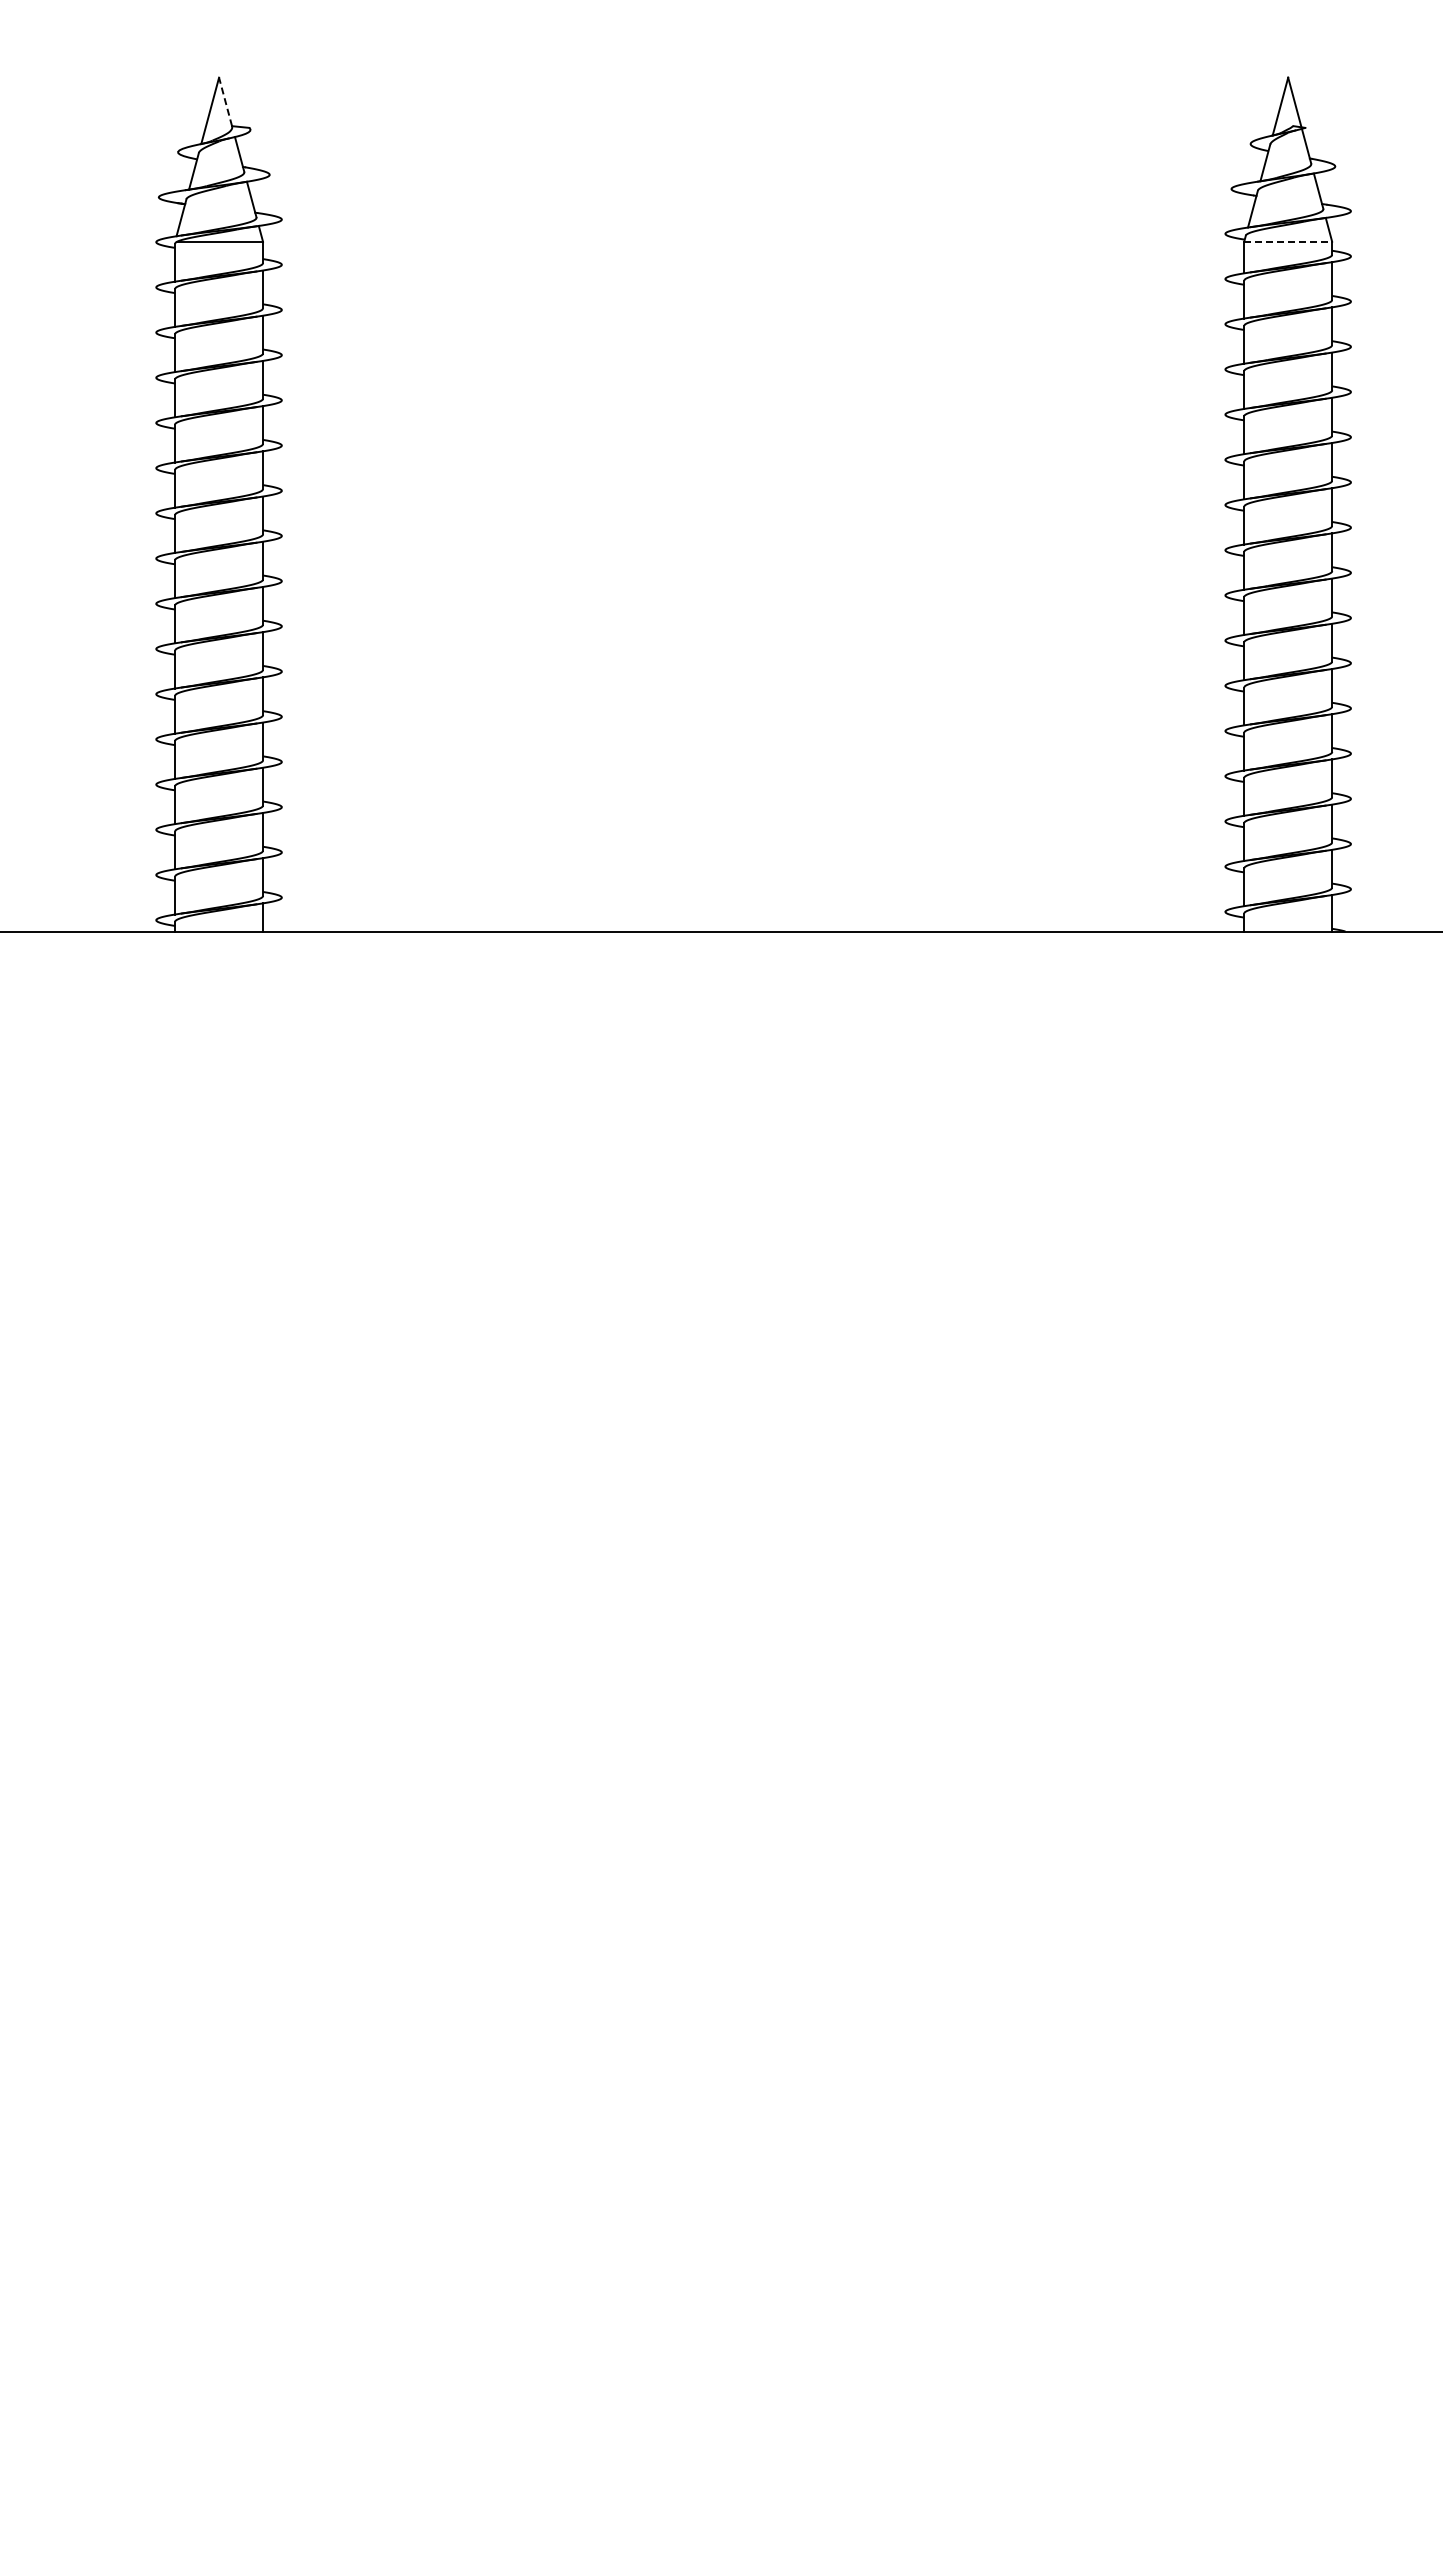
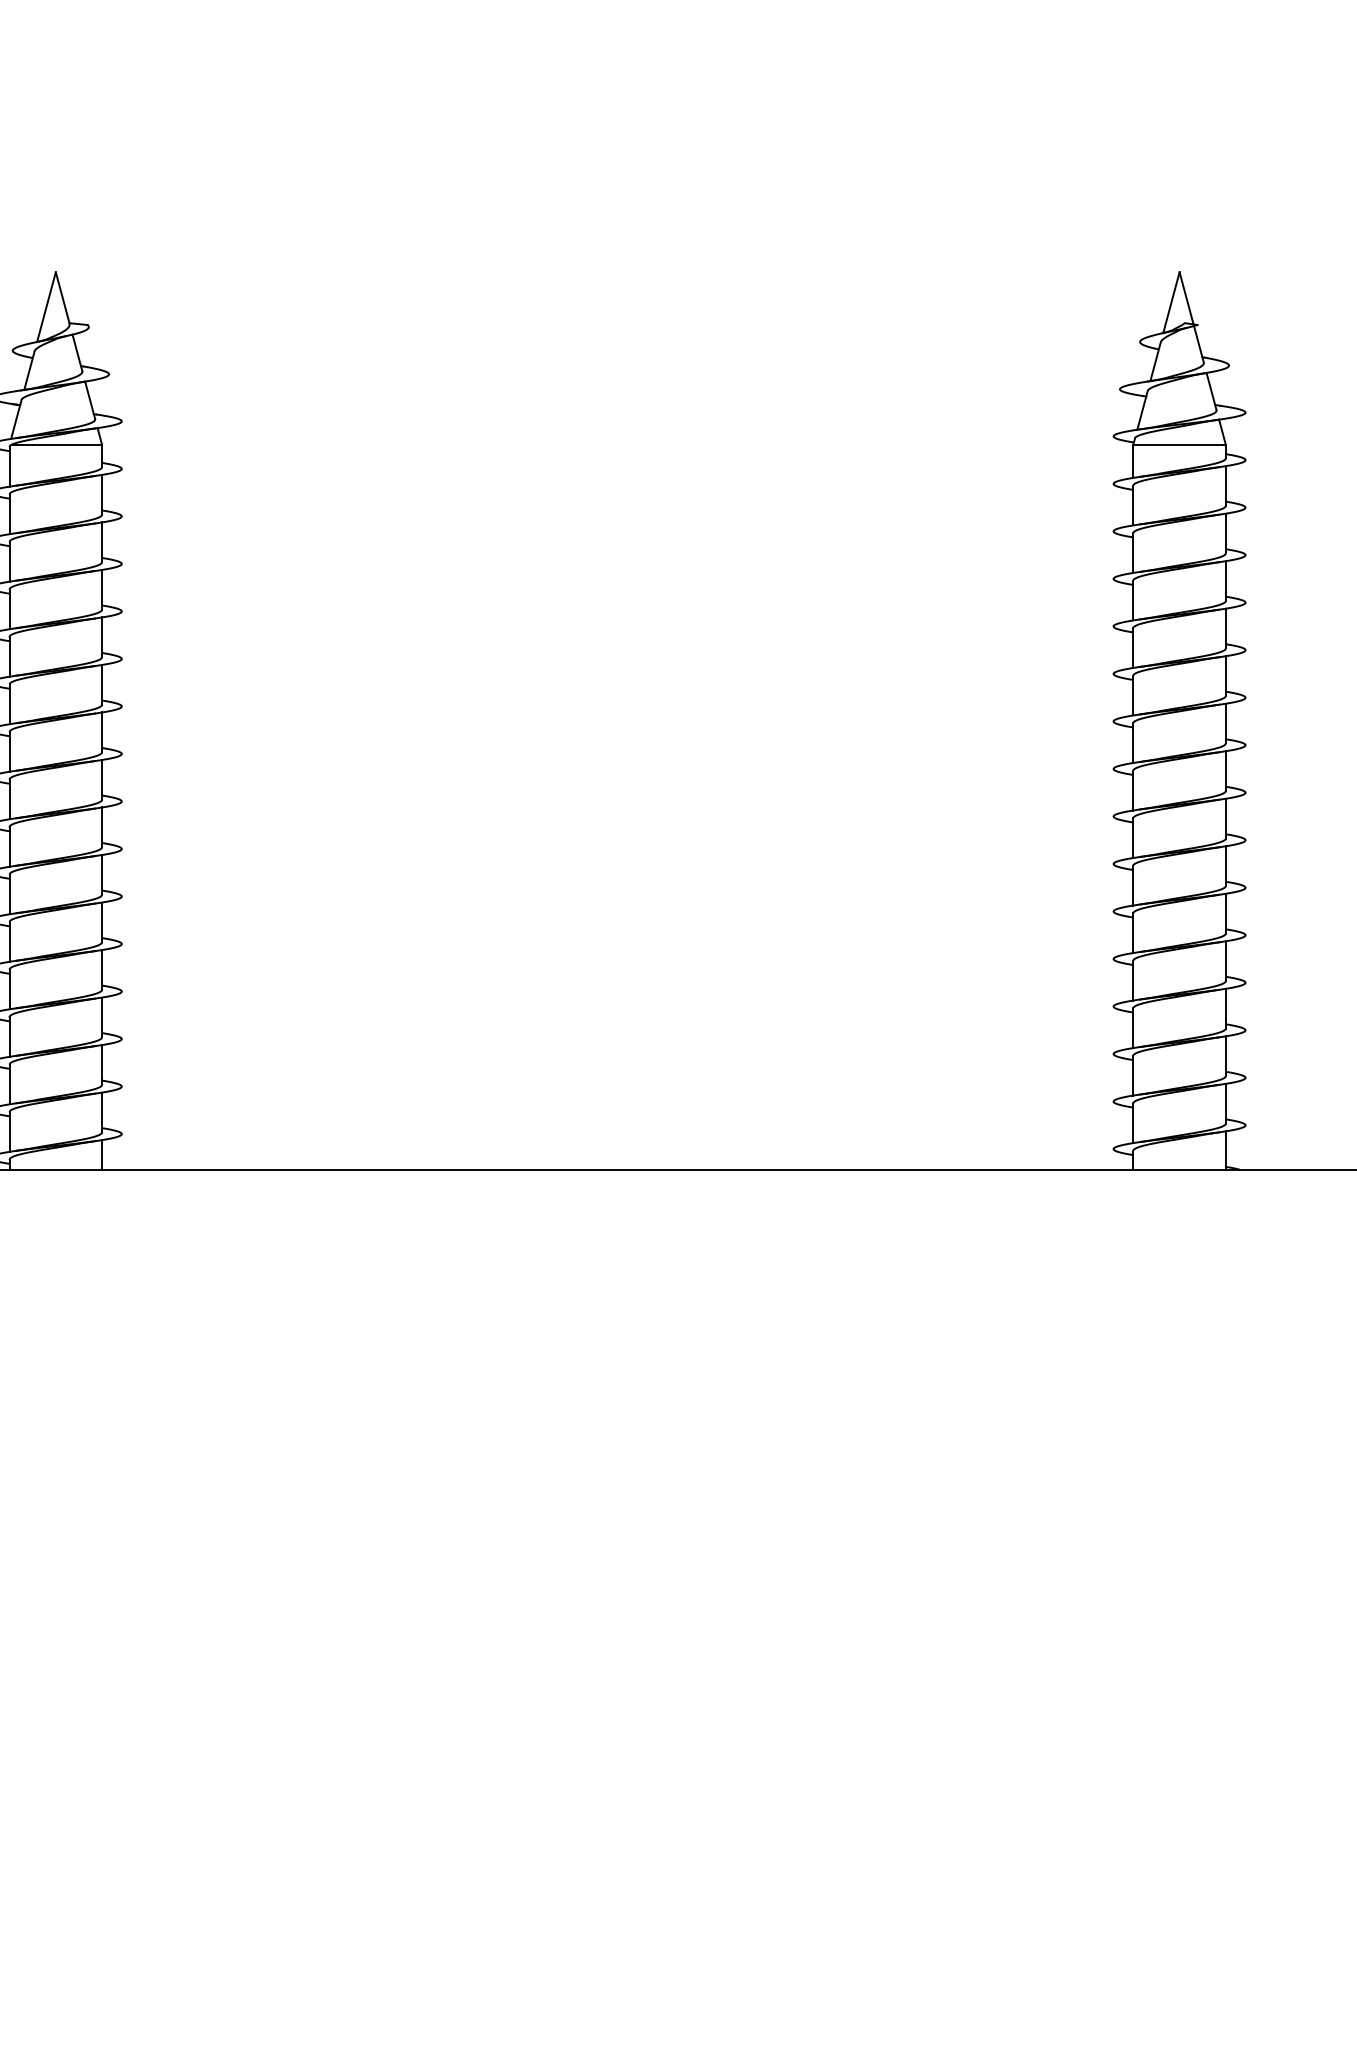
line: (225, 101) -> (62, 297), dashed -> solid
line: (1288, 241) -> (1179, 444), dashed -> solid

